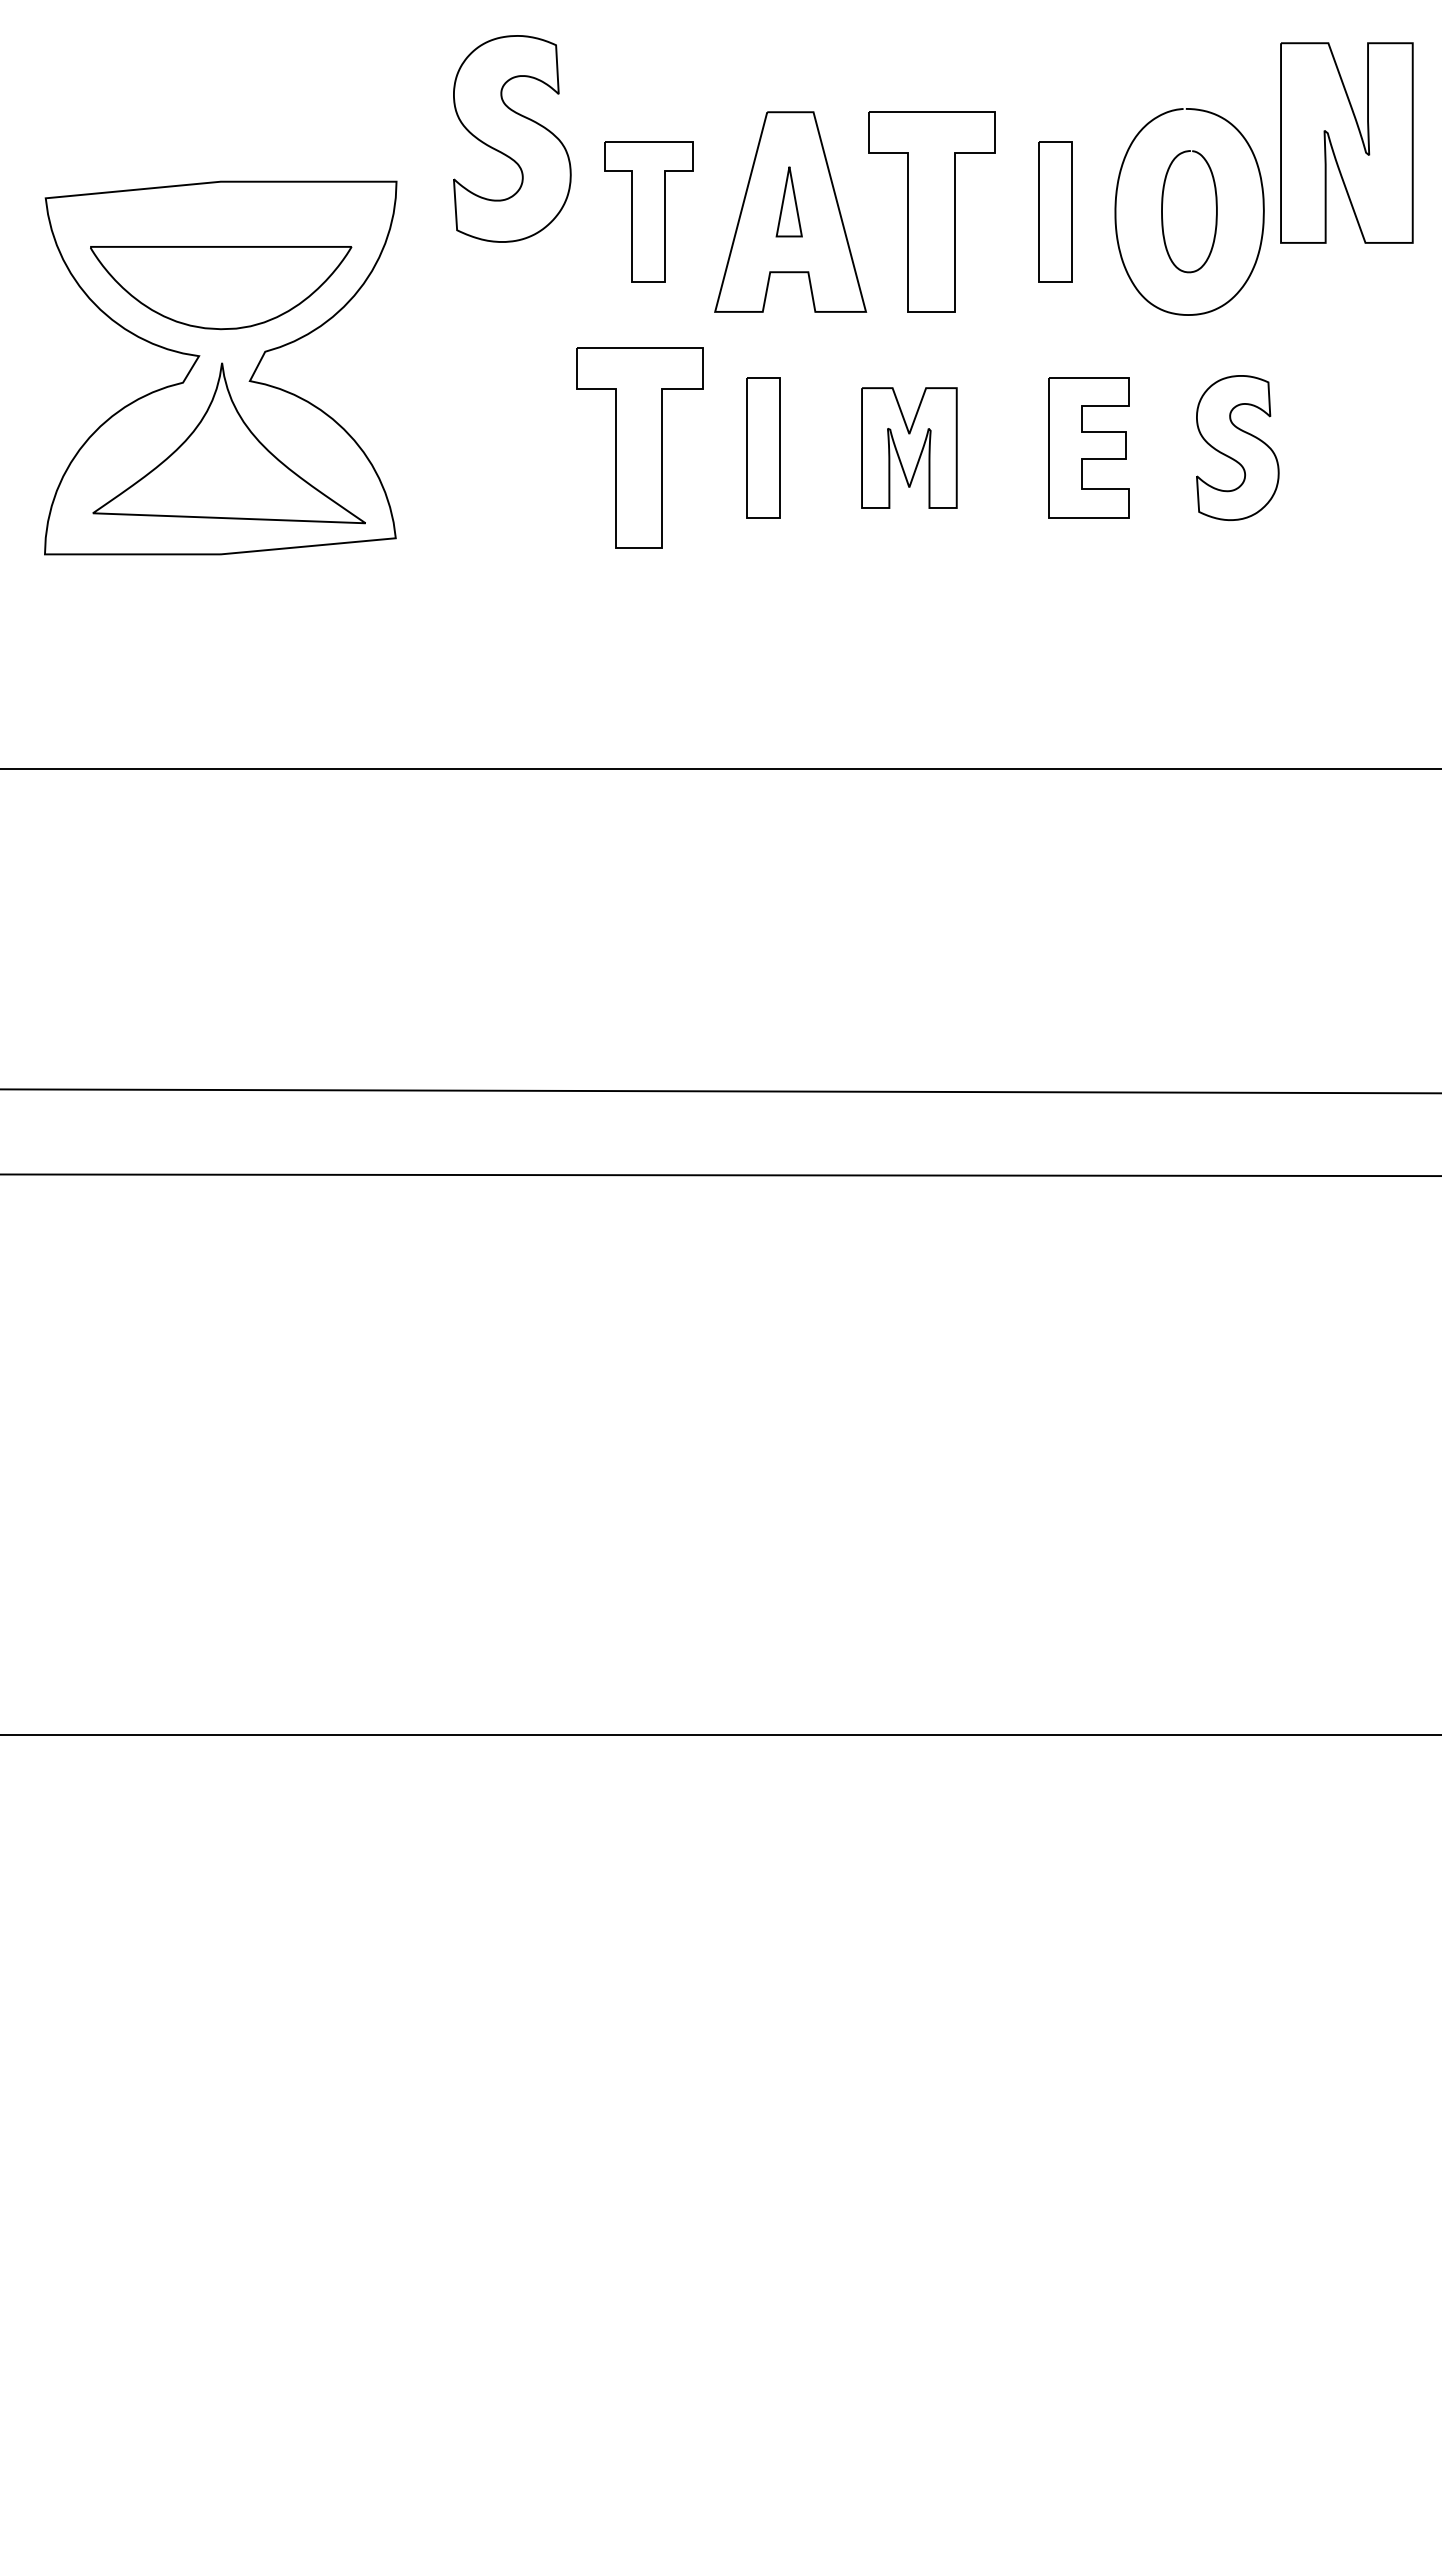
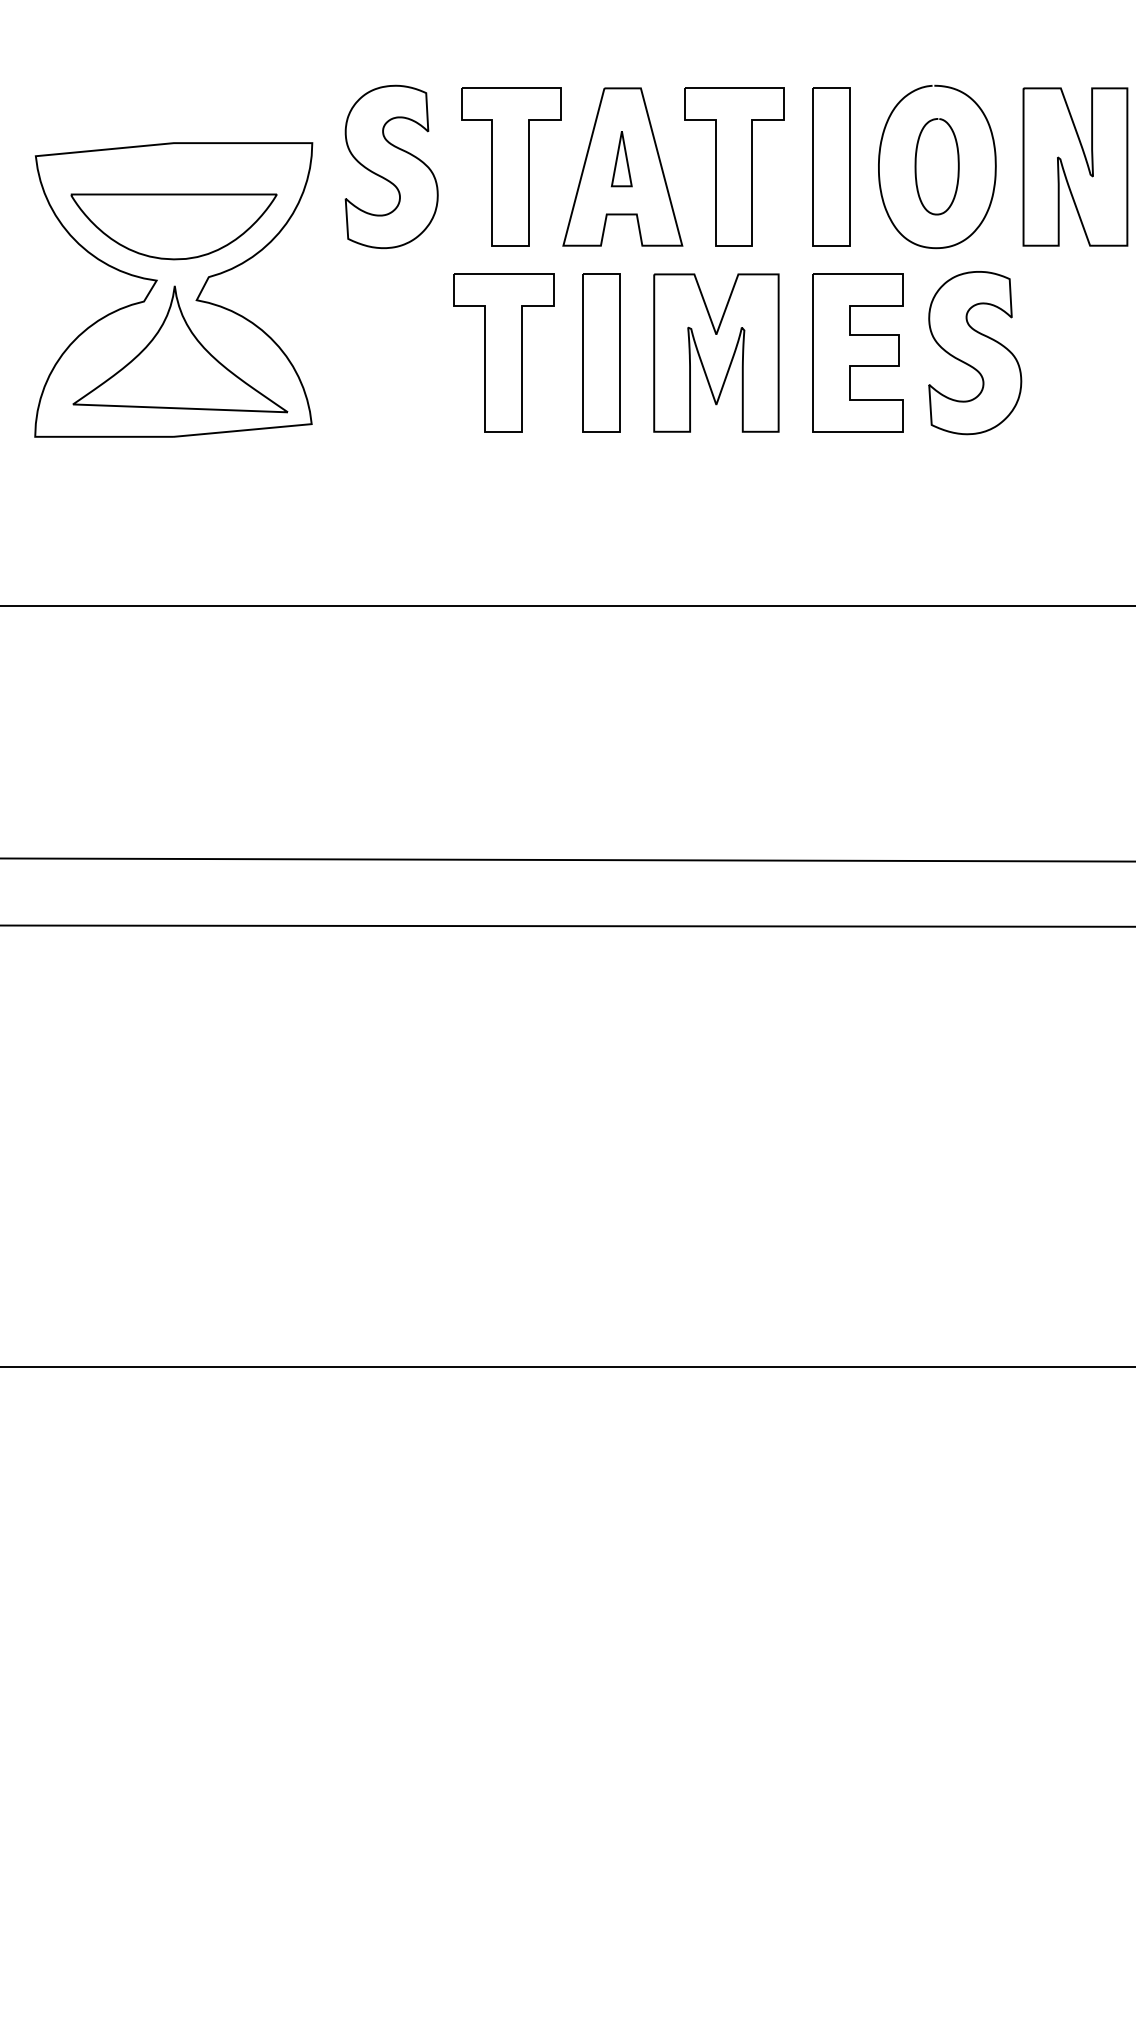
part: (512, 138) -> (391, 166), moved
part: (1346, 142) -> (1075, 166), moved
part: (648, 211) -> (510, 166), size x1.43
part: (1055, 211) -> (831, 166), size x1.43
part: (763, 447) -> (601, 352), size x1.43
part: (909, 447) -> (716, 352), size x1.67
part: (1088, 447) -> (857, 352), size x1.43
part: (1237, 447) -> (975, 352), size x1.43

